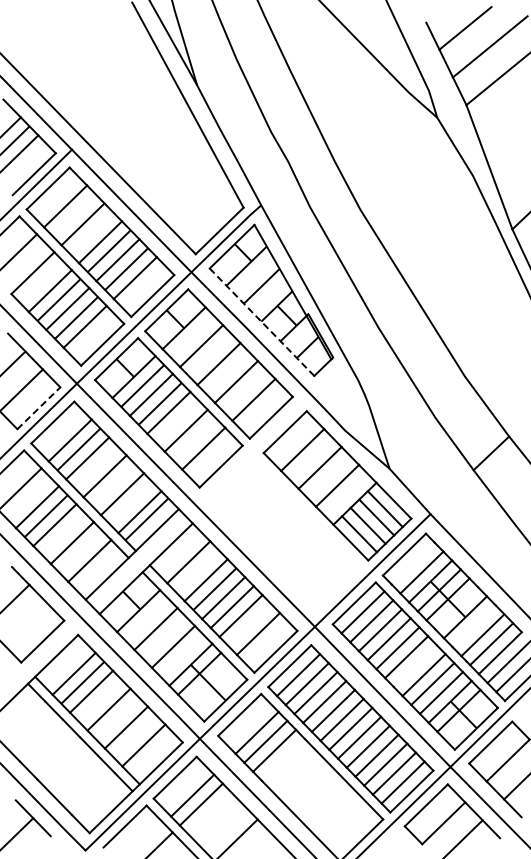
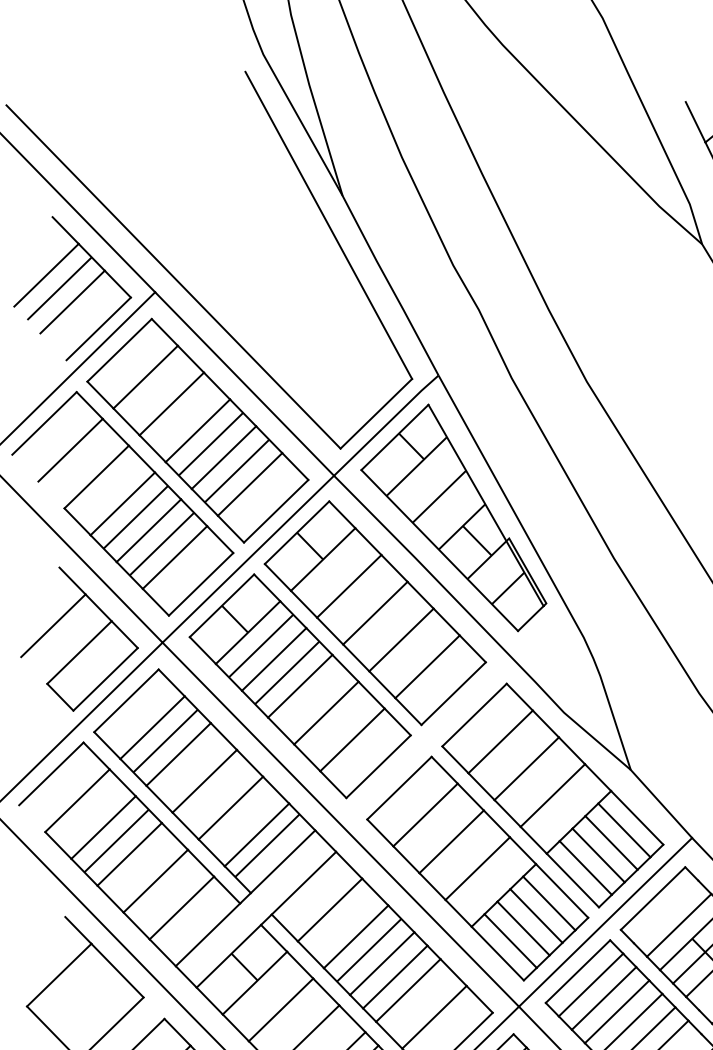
line: (262, 322) -> (440, 550), dashed -> solid
line: (38, 408) -> (105, 679), dashed -> solid
part: (287, 534) -> (477, 868), added

